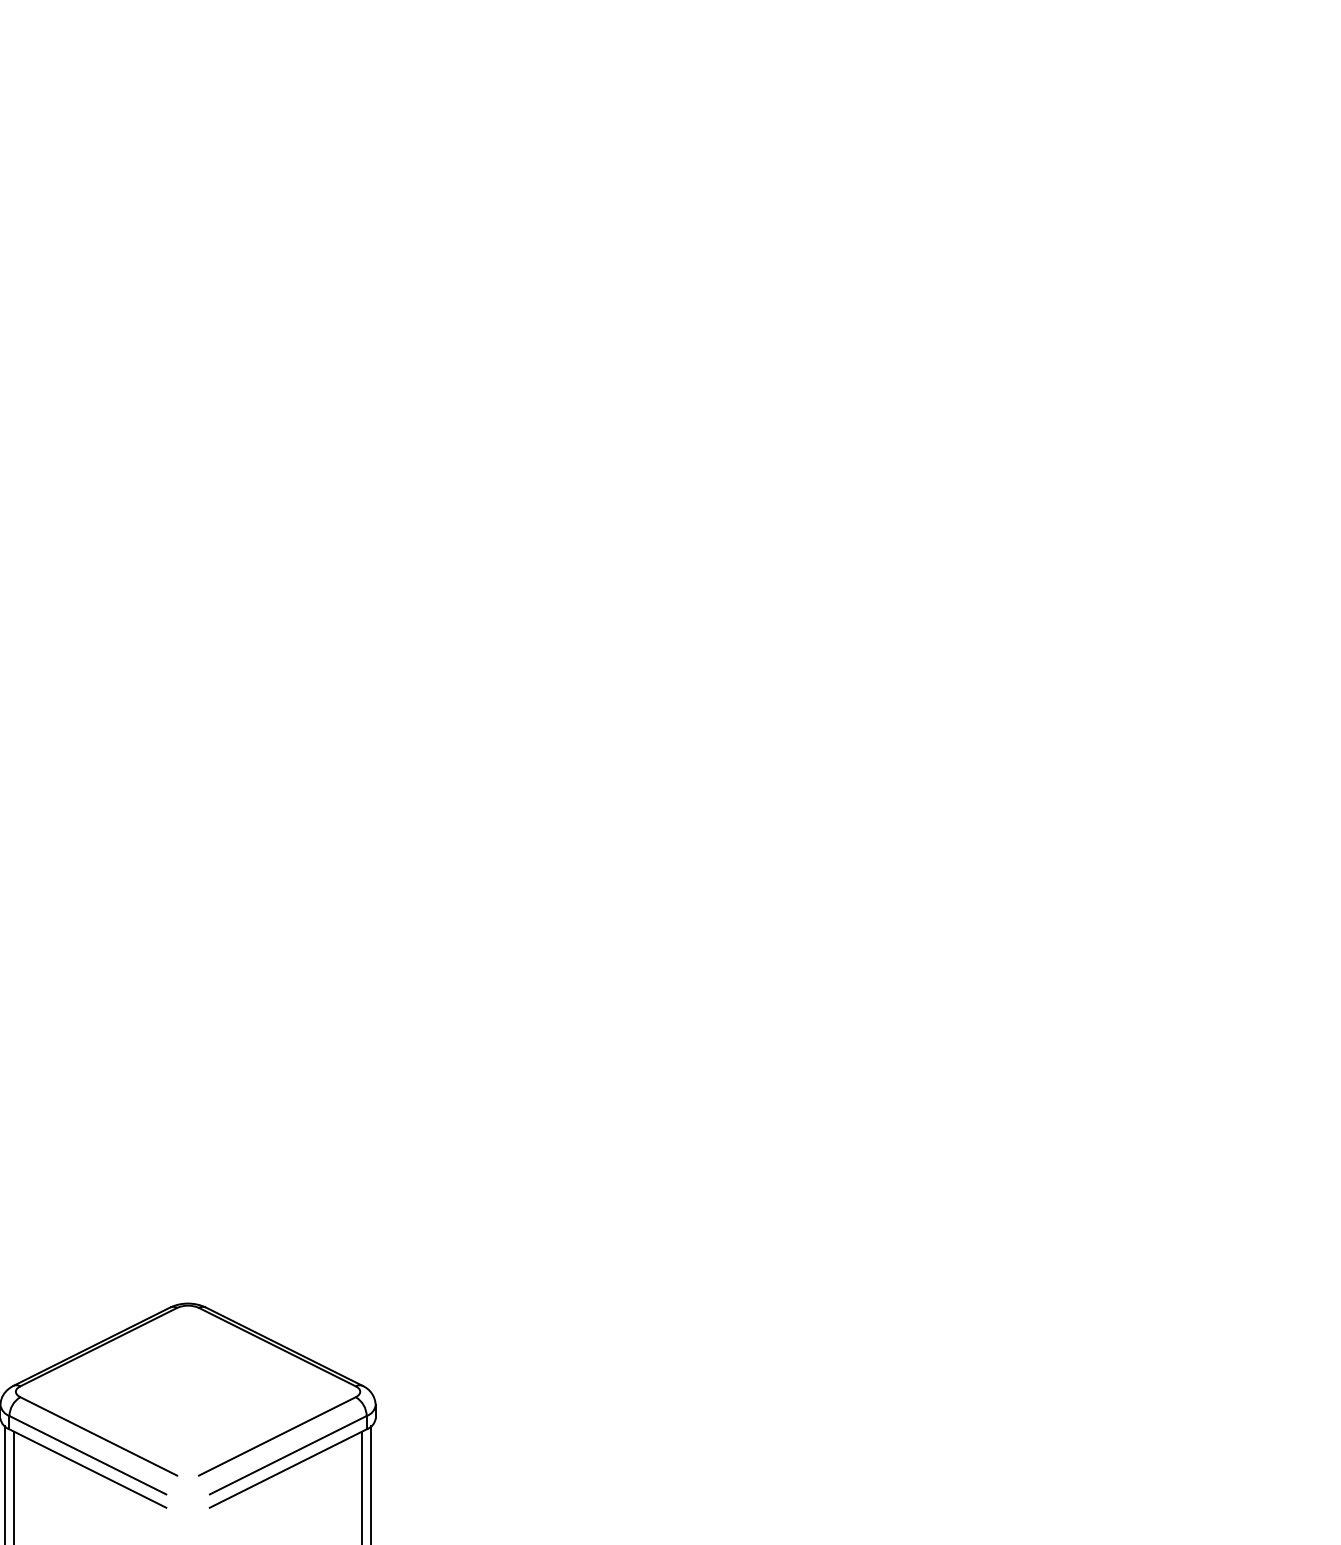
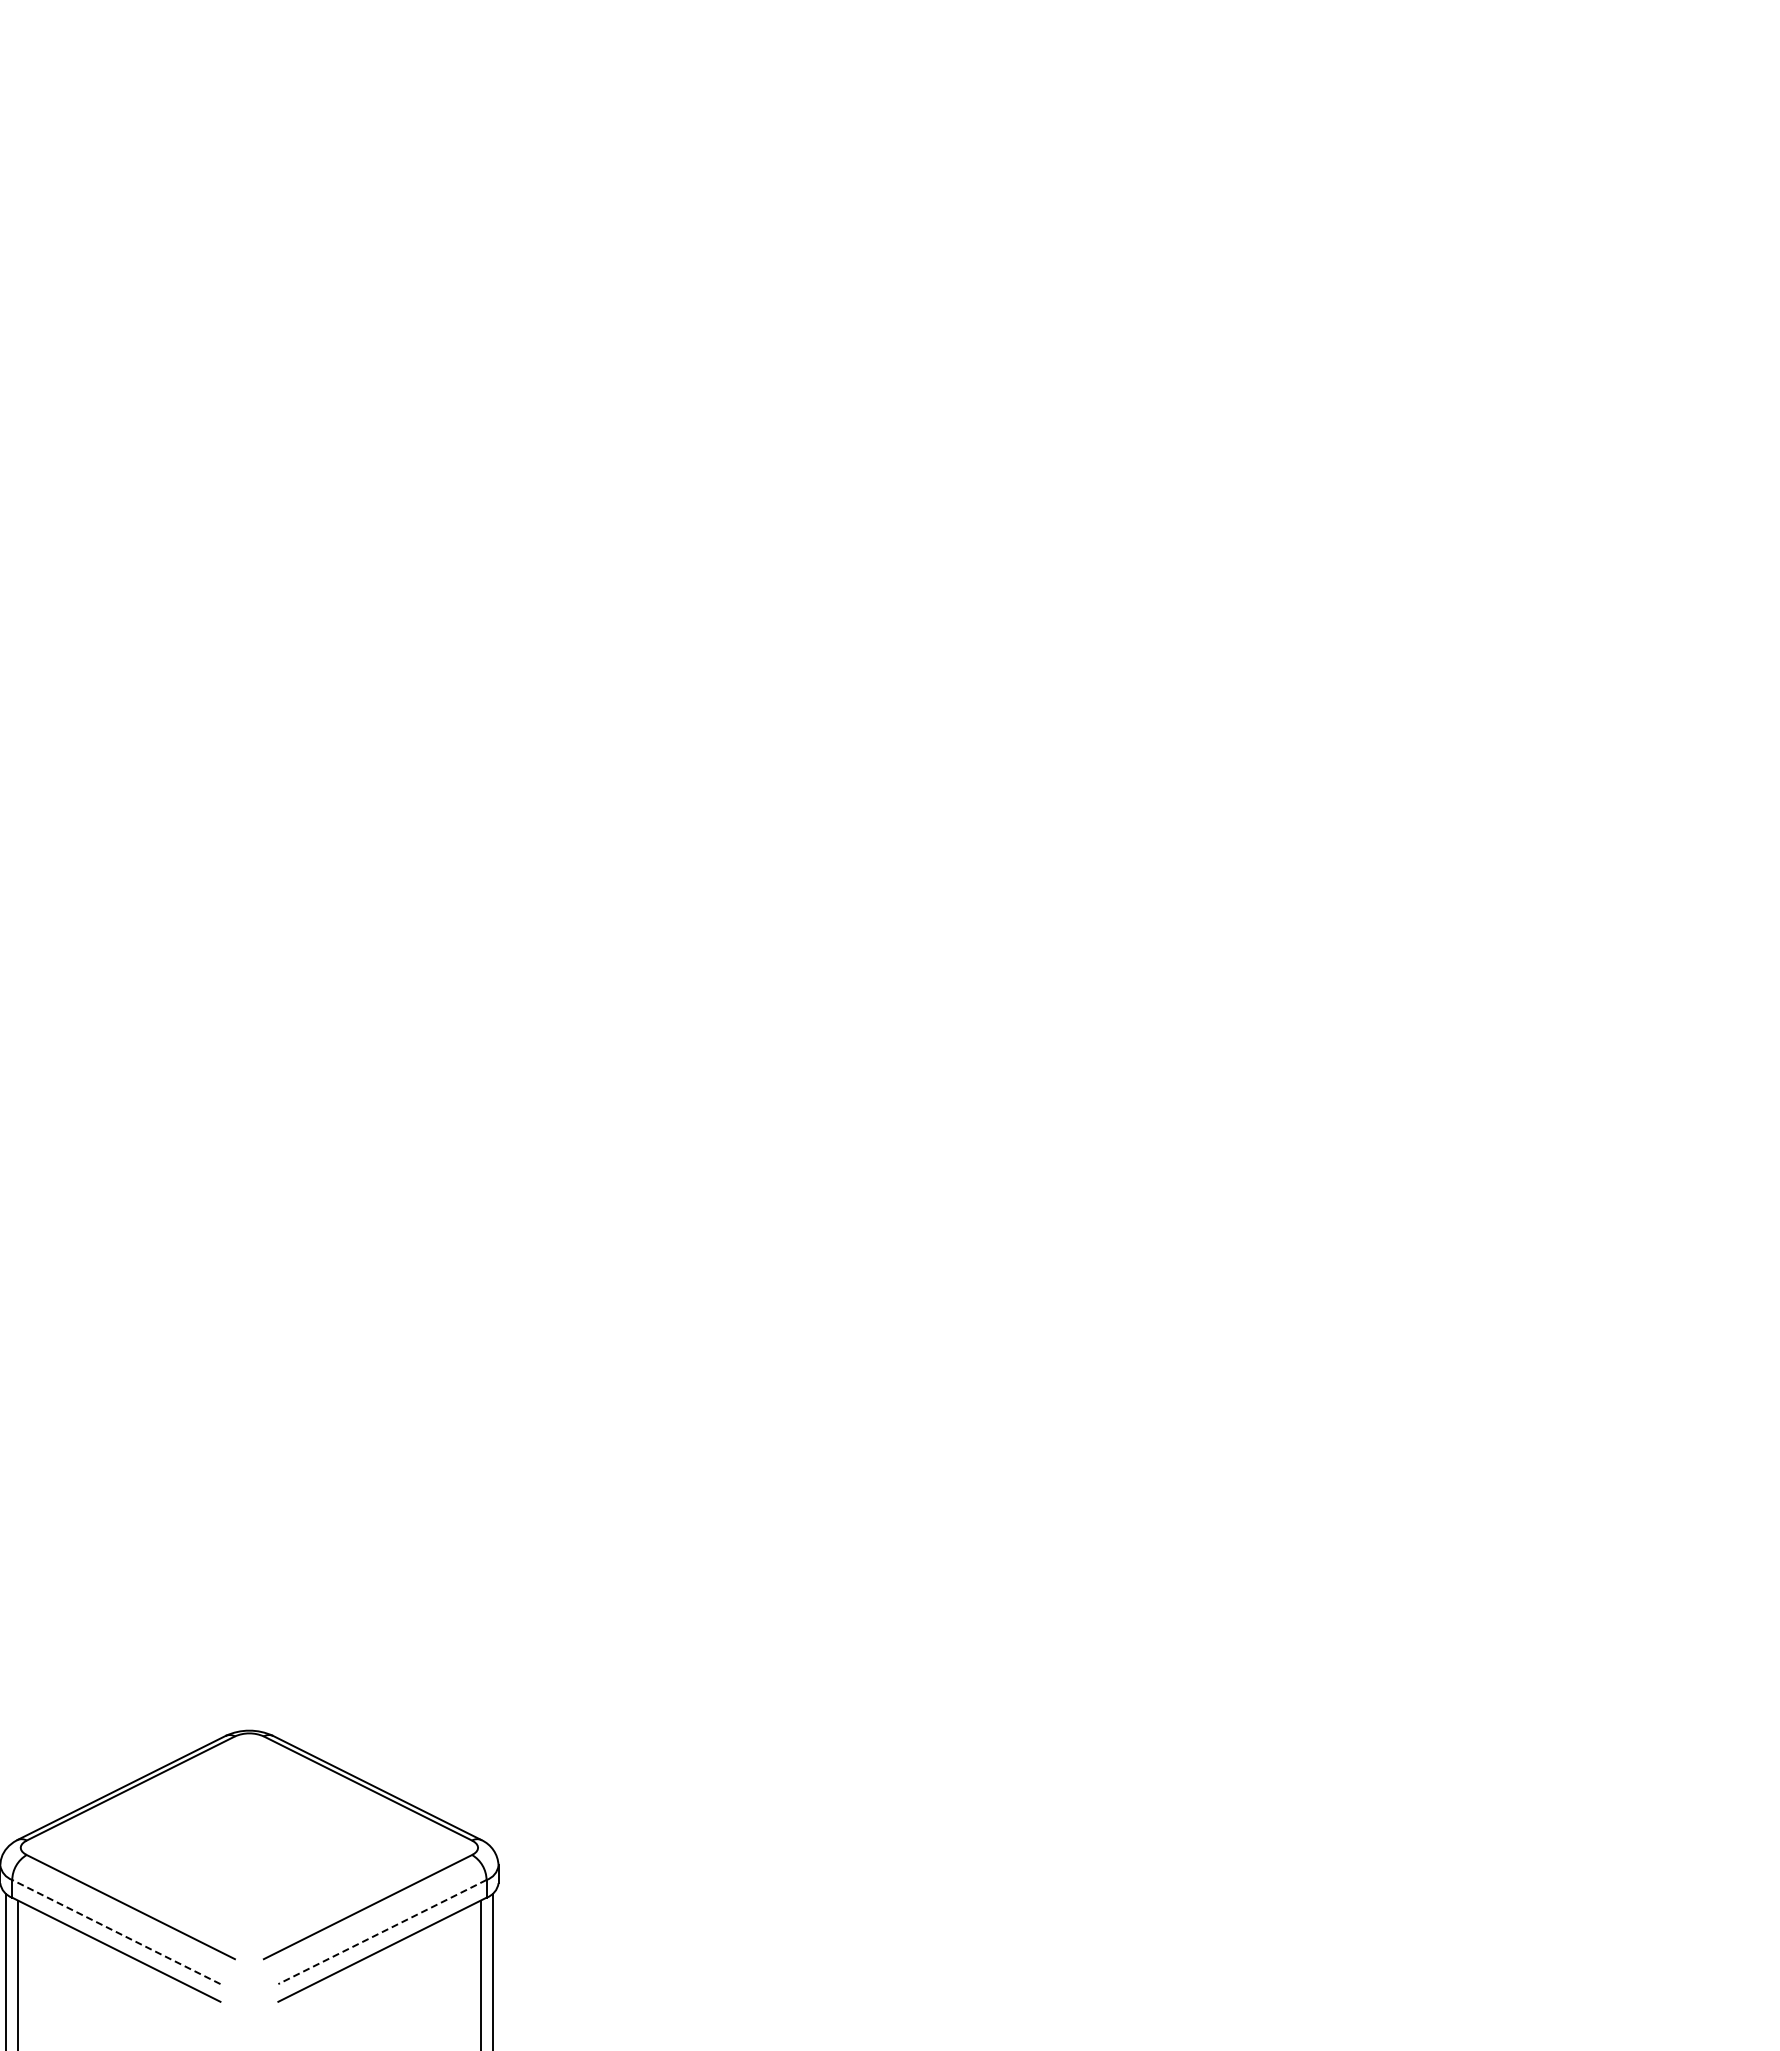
line: (87, 1454) -> (115, 1931), solid -> dashed
line: (288, 1455) -> (382, 1932), solid -> dashed

